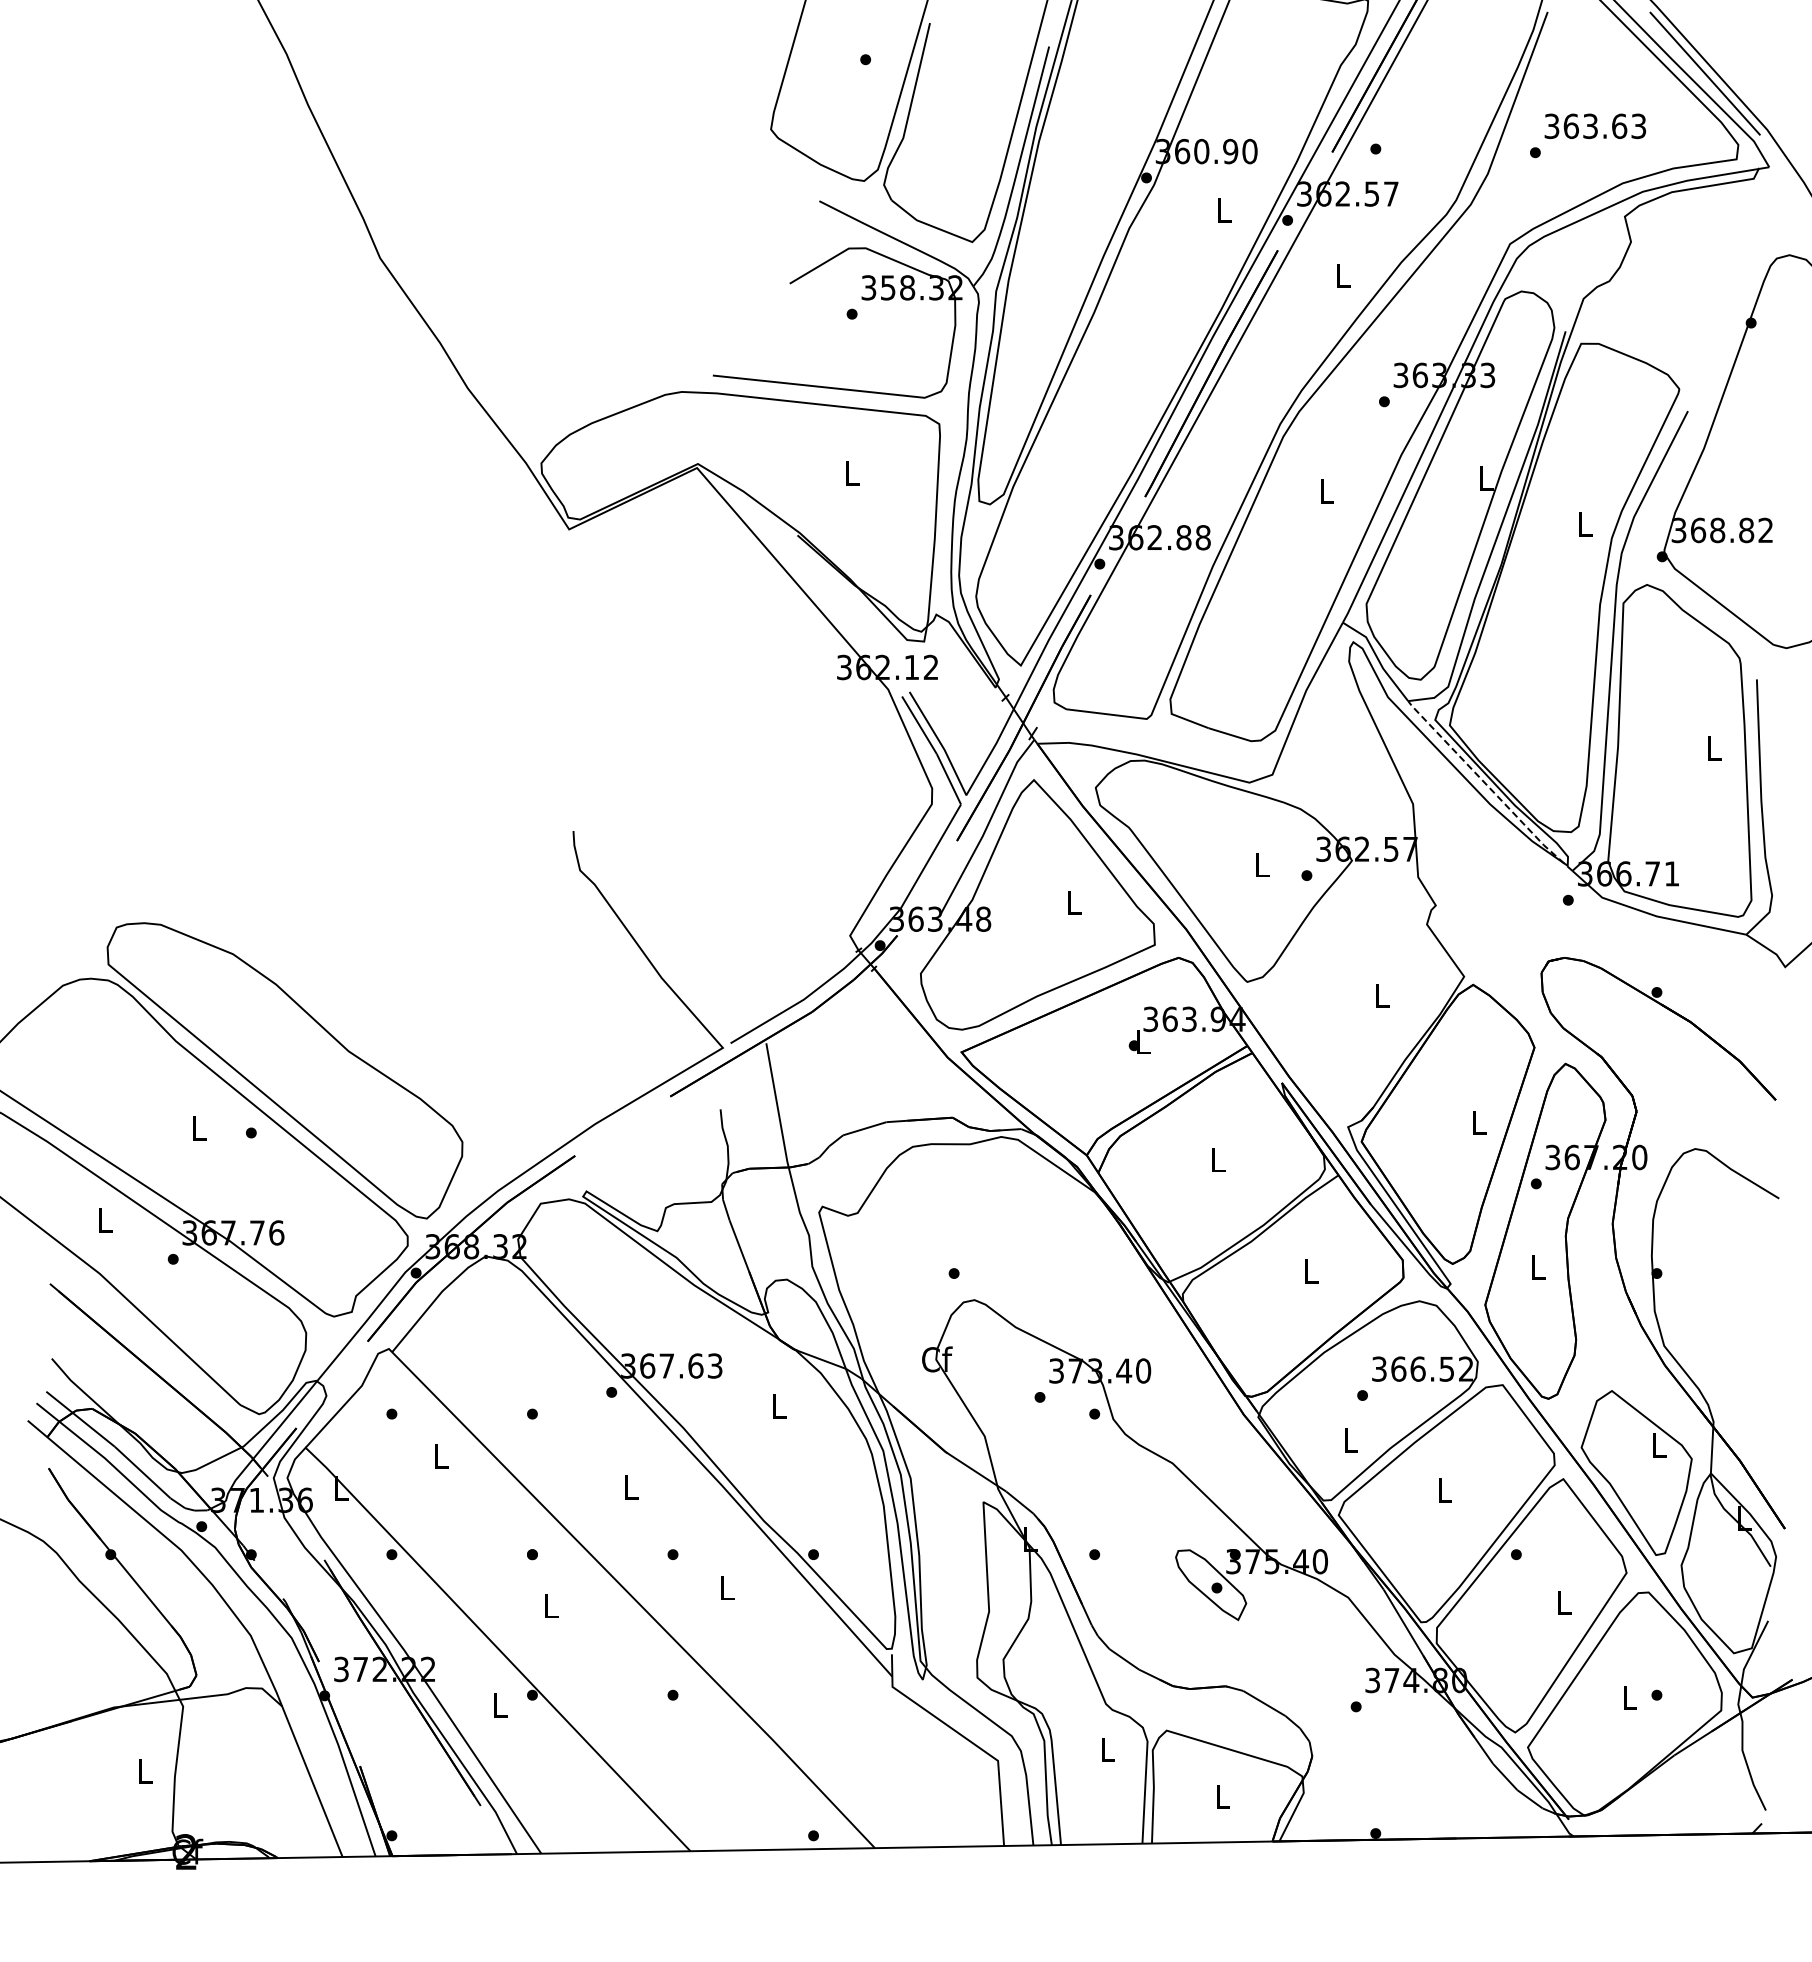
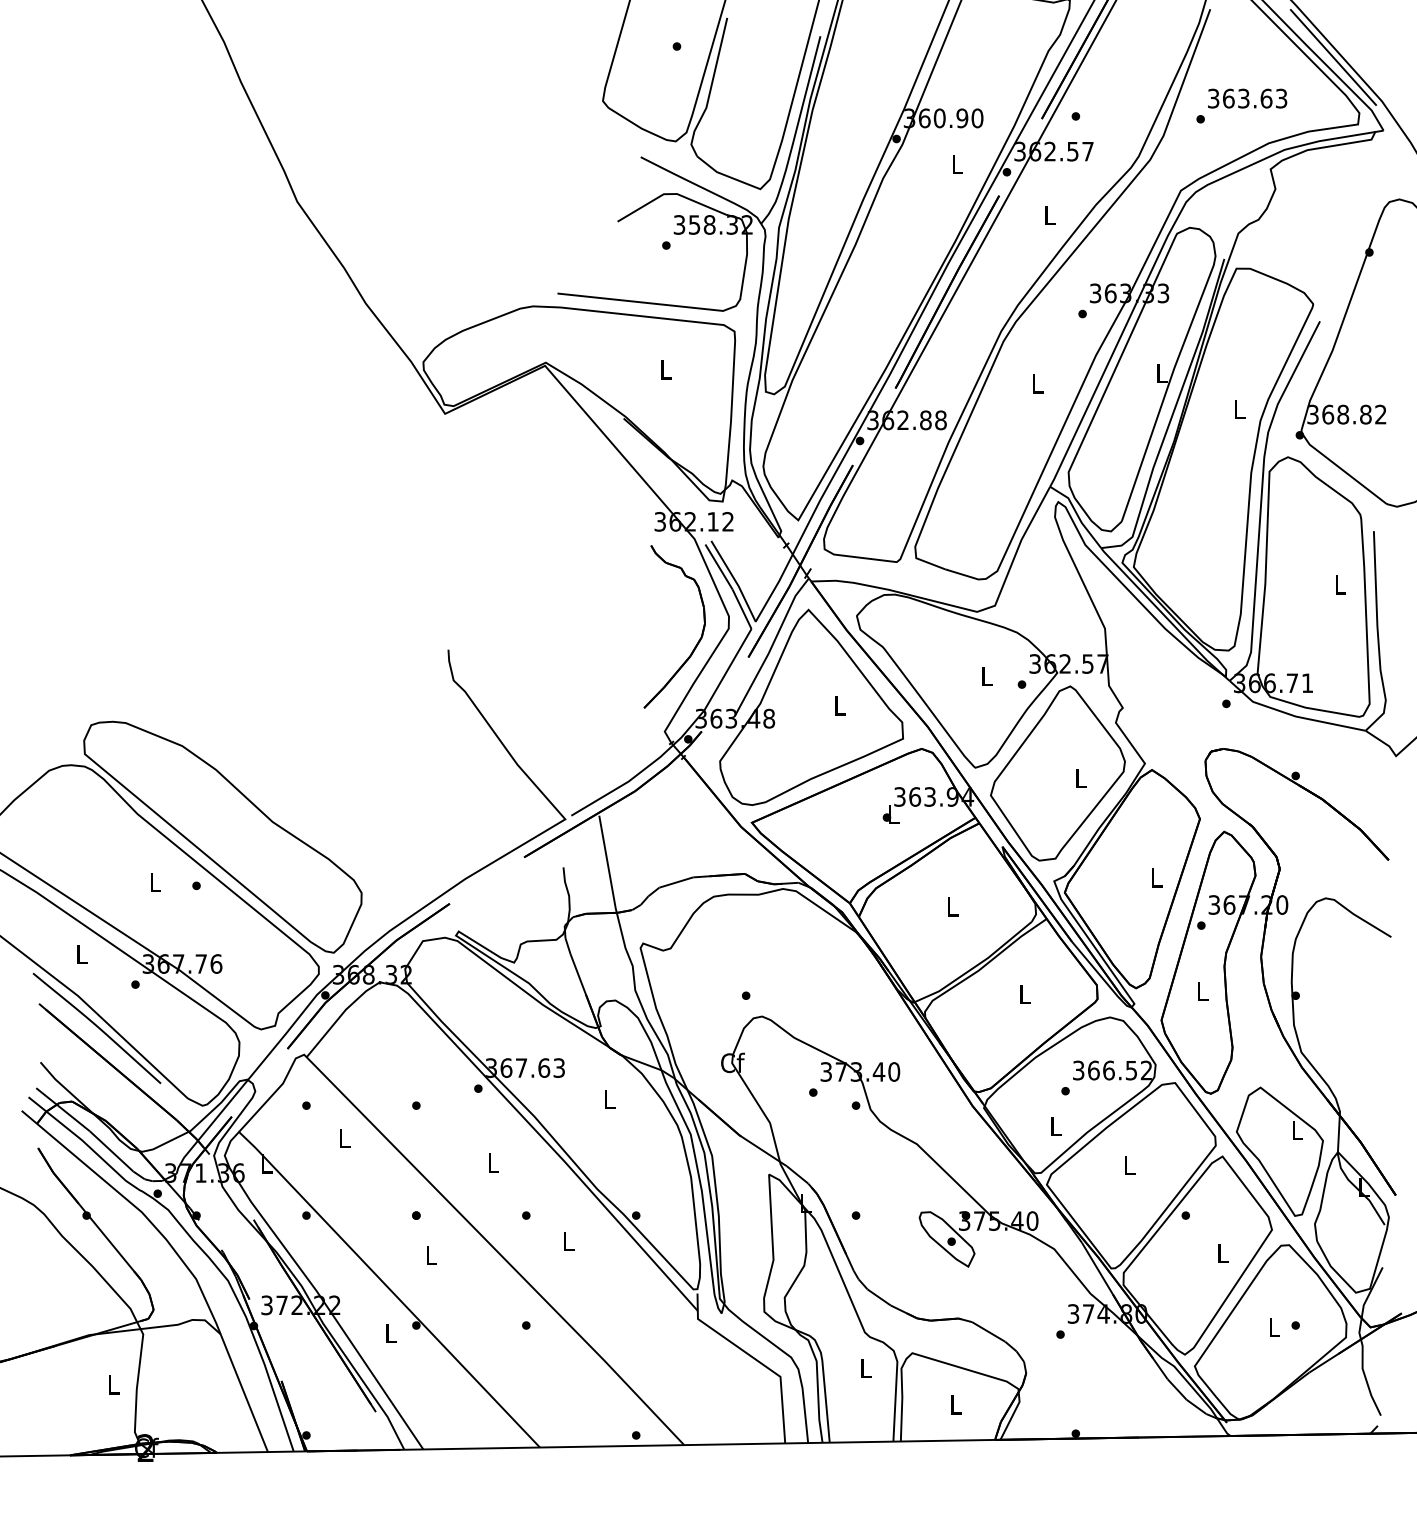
line: (1488, 786) -> (1164, 614), dashed -> solid
part: (894, 817) -> (699, 639), added
part: (1352, 989) -> (1057, 773), added
curve: (124, 1314) -> (97, 1027), added

